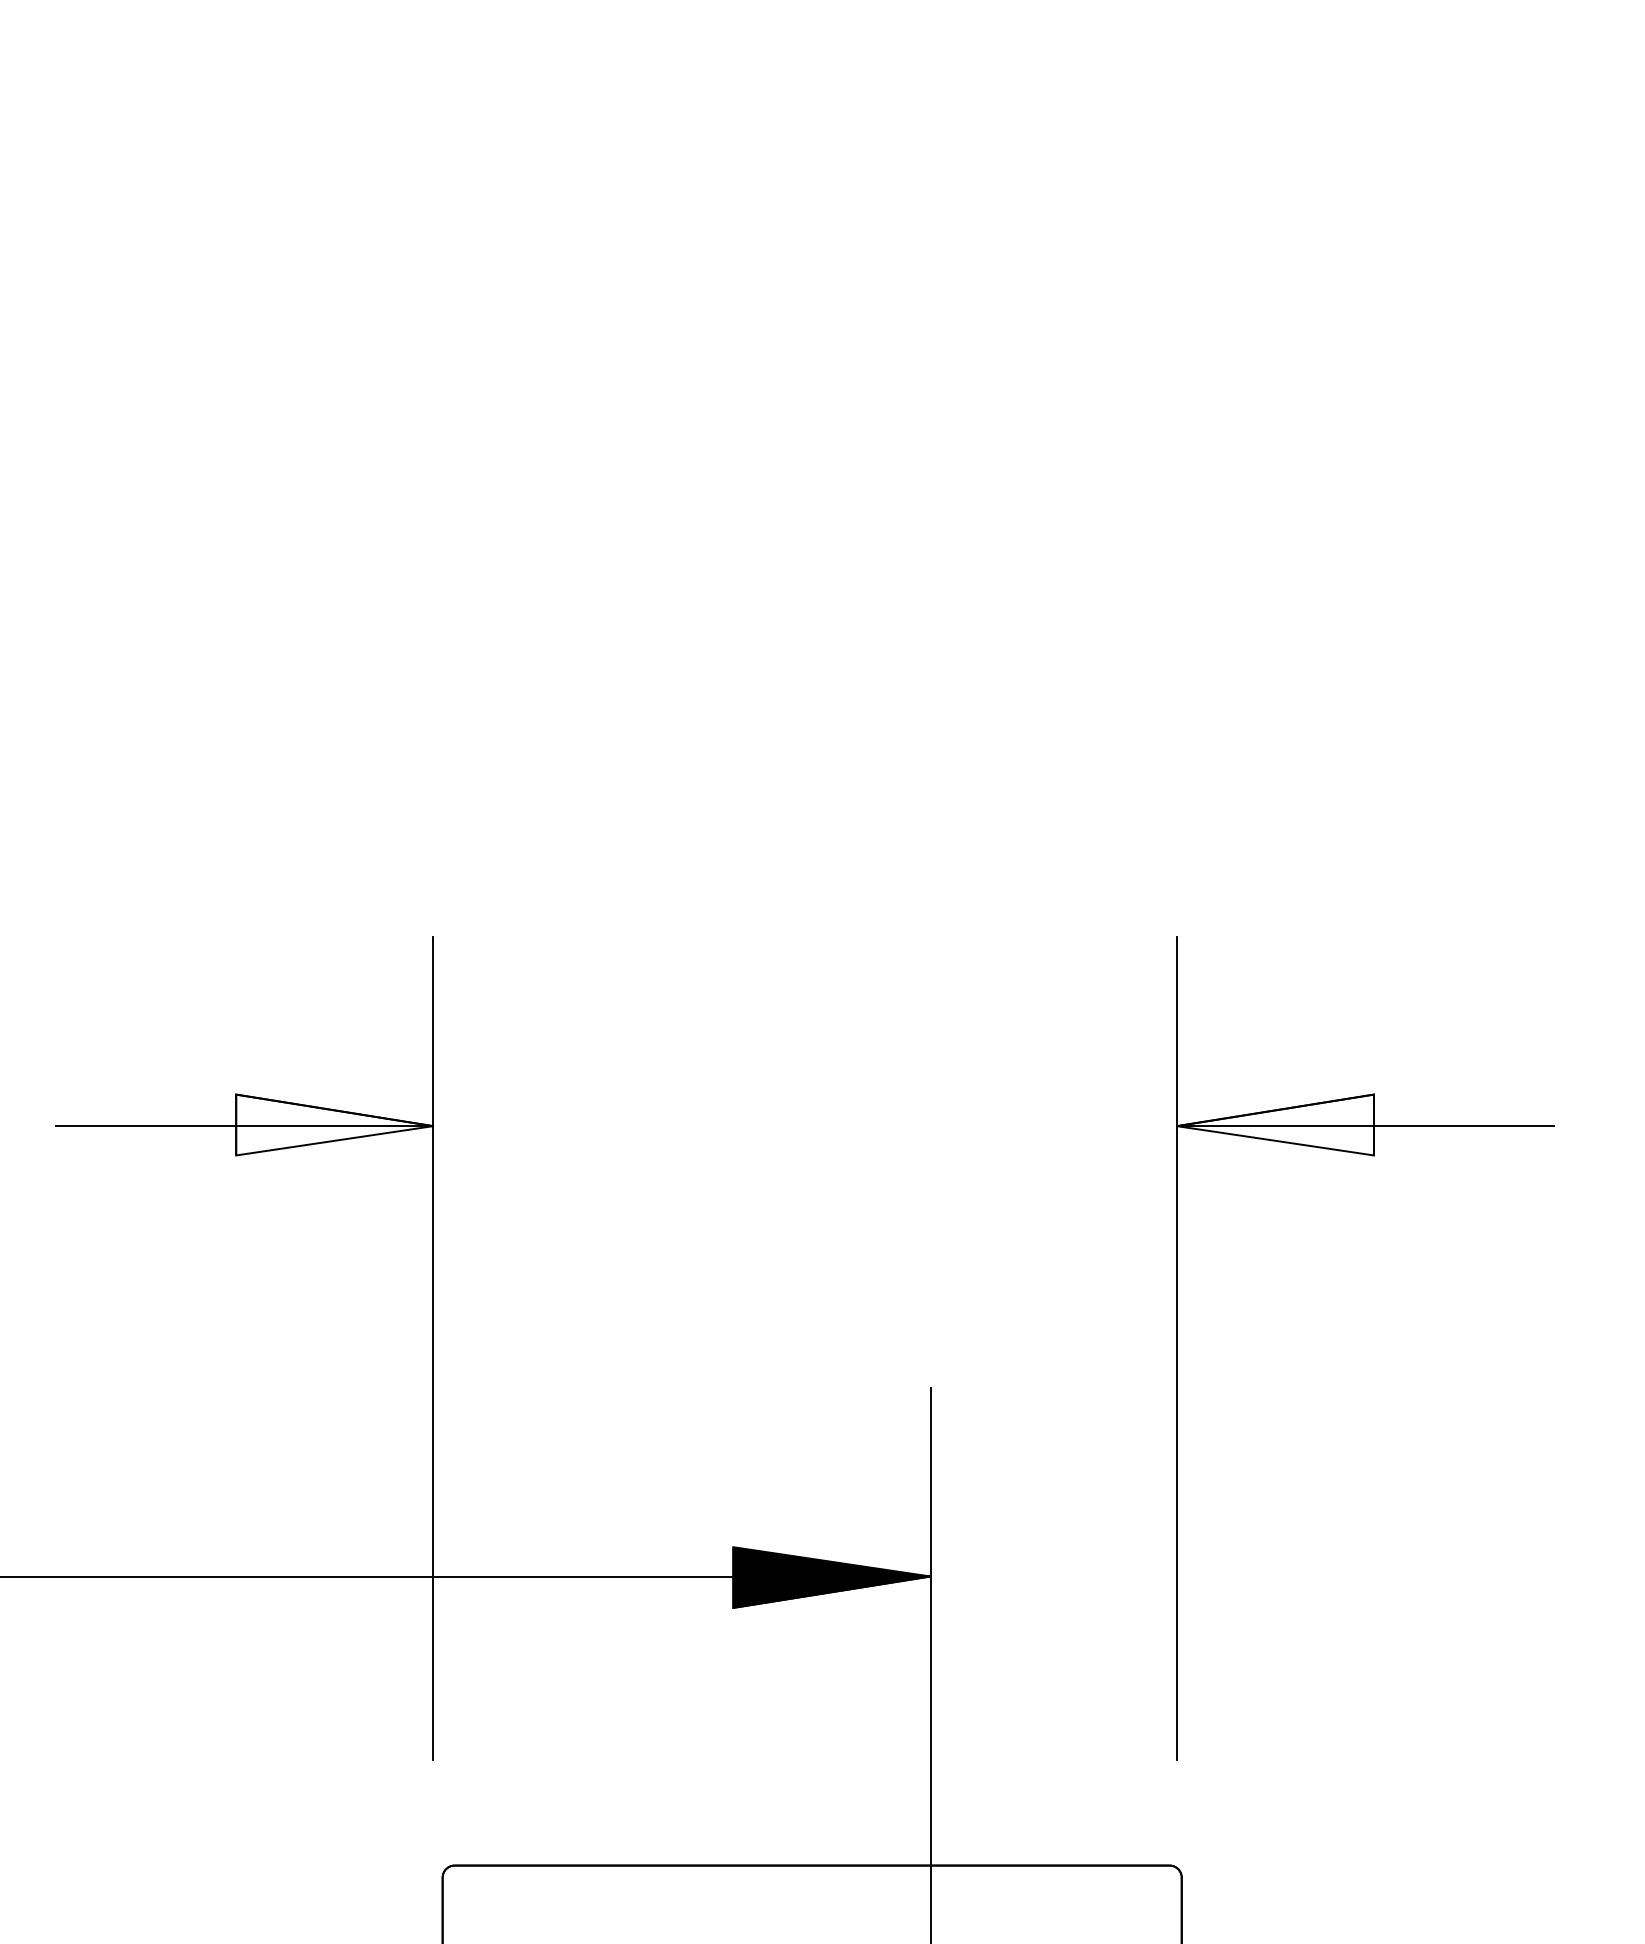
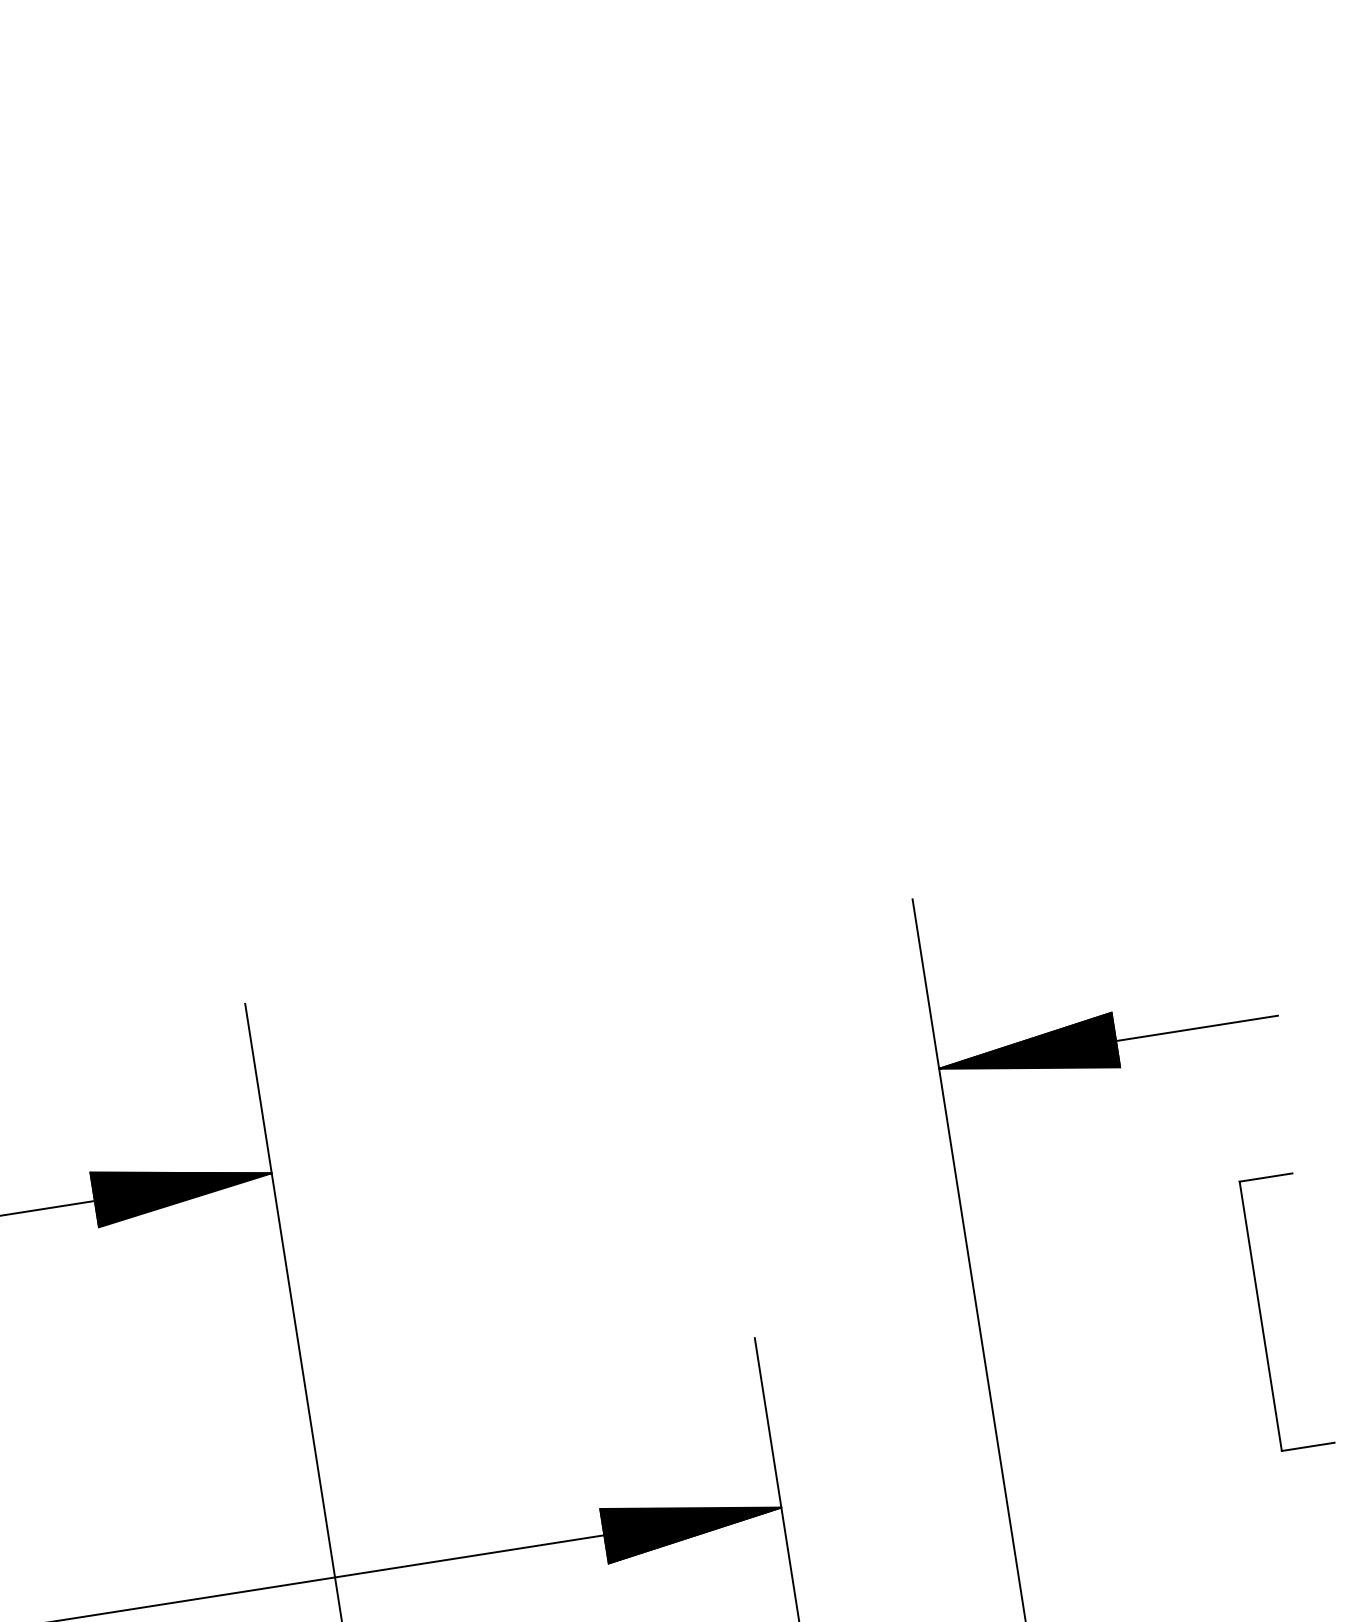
fill: (334, 1124) -> (182, 1185), added
fill: (1274, 1124) -> (1026, 1053), added
part: (1485, 1449) -> (1261, 1315), added

